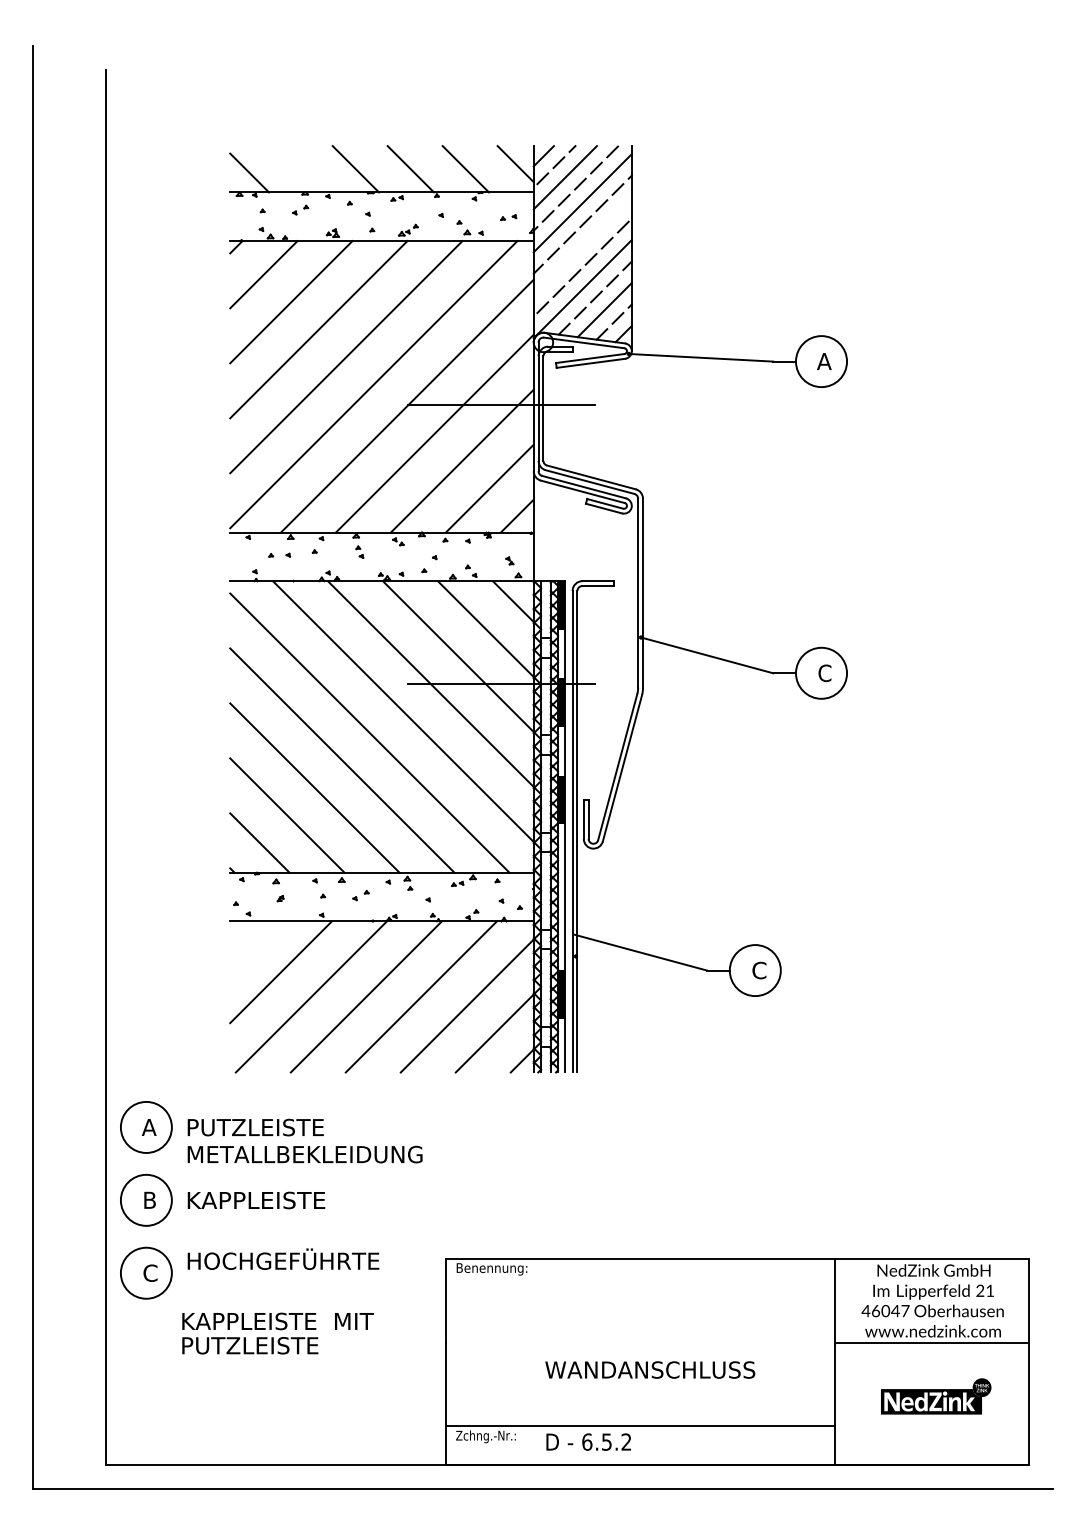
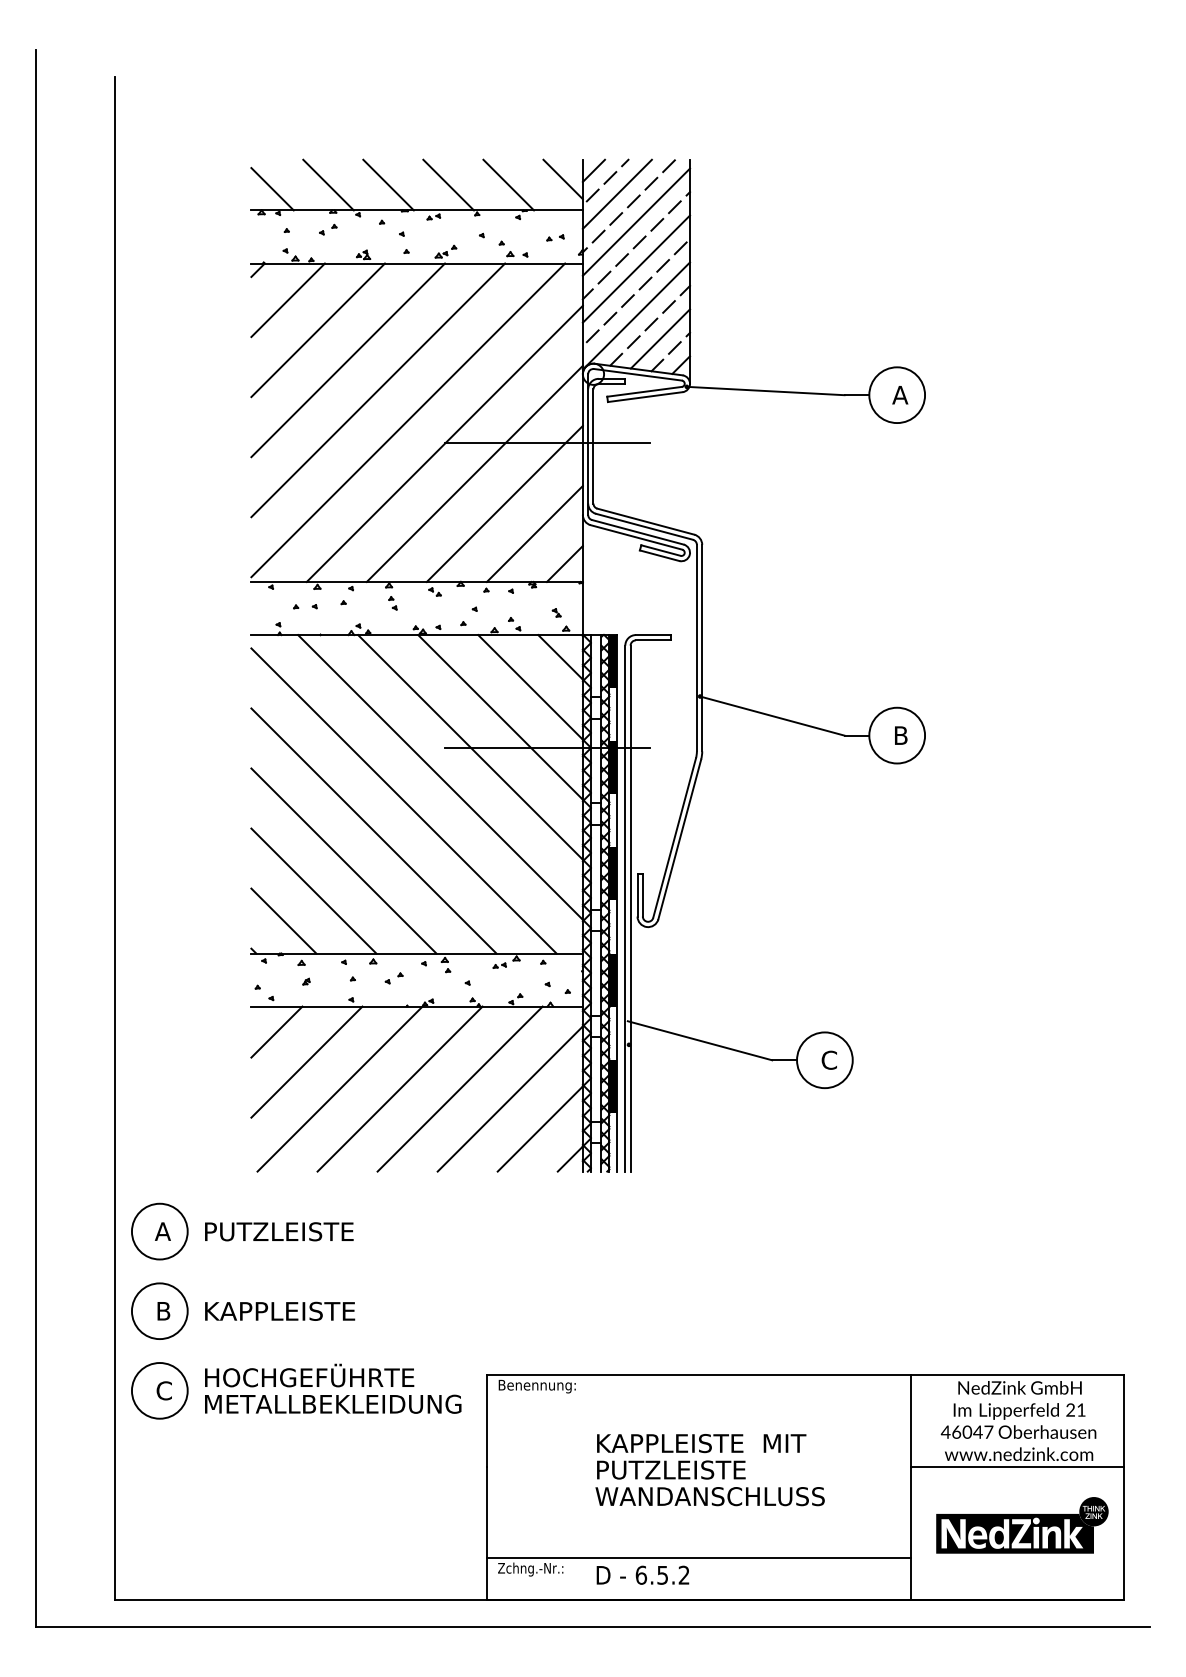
line: (300, 168) -> (328, 184), added
line: (582, 245) -> (636, 268), added
text: (824, 673) -> (900, 735), C -> B
fill: (561, 896) -> (613, 979), added
line: (253, 944) -> (276, 1031), added
text: (305, 1153) -> (333, 1403), moved
text: (277, 1333) -> (701, 1456), moved
part: (936, 1396) -> (1022, 1525), size x1.43

